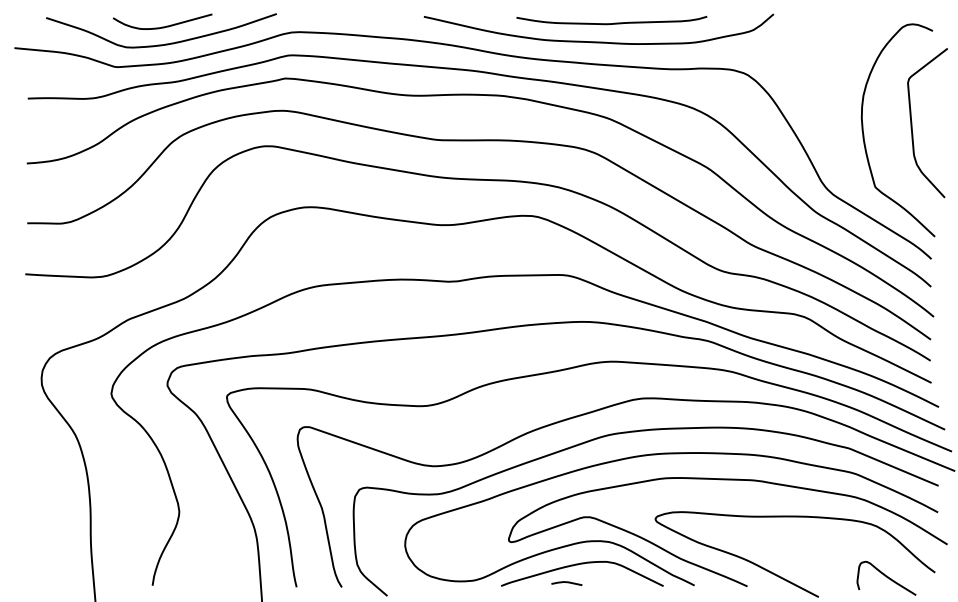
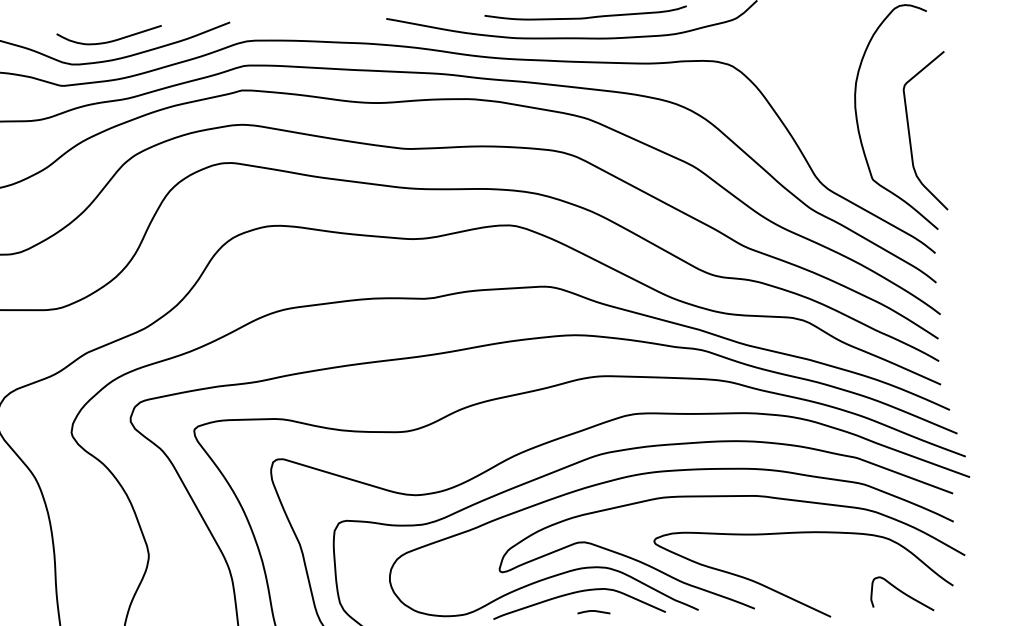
curve: (912, 123) -> (910, 132), moved
curve: (566, 583) -> (593, 612), moved

